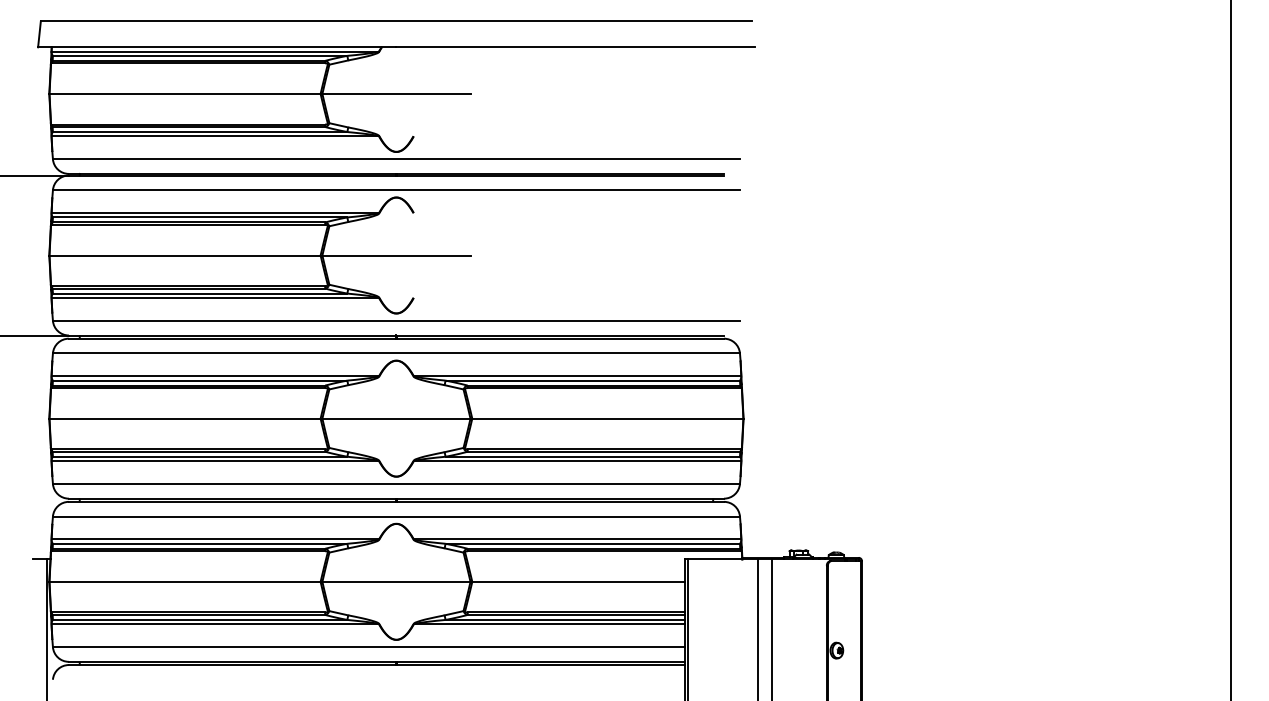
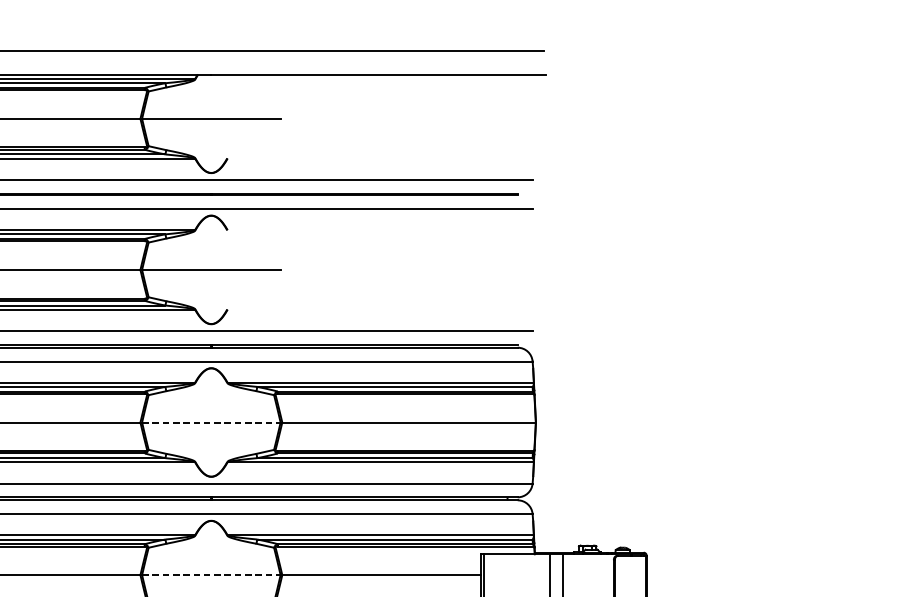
line: (396, 418) -> (211, 422), solid -> dashed
line: (396, 581) -> (211, 574), solid -> dashed

